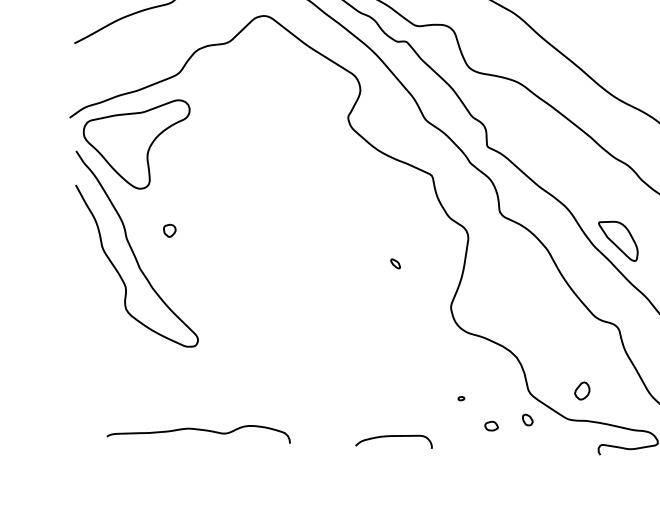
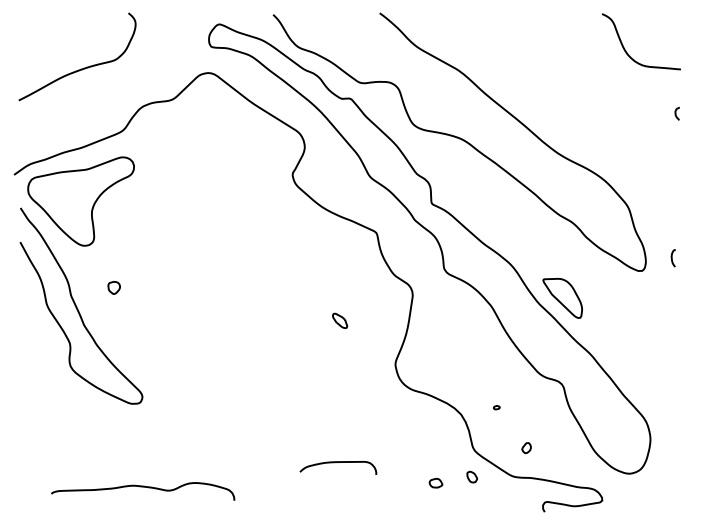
part: (395, 263) -> (339, 320), size x1.6
part: (582, 390) -> (526, 447), size x0.6
part: (461, 398) -> (496, 407), moved
curve: (394, 436) -> (338, 462), moved

